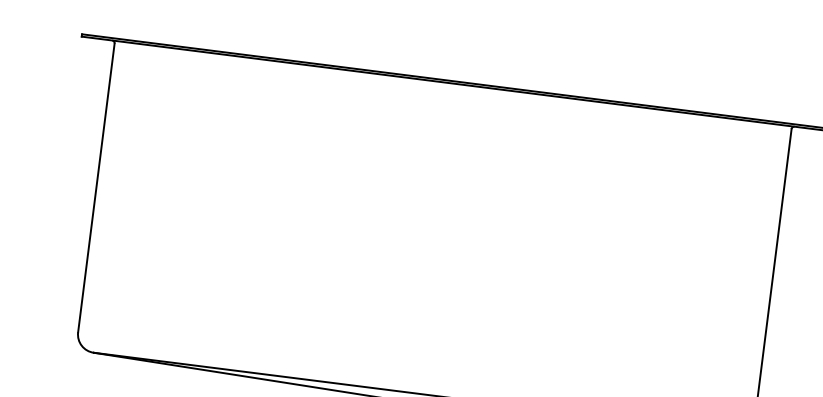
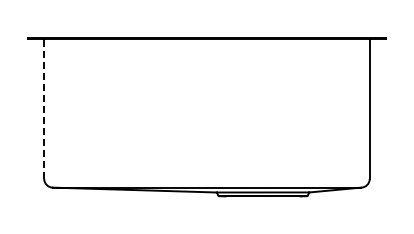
line: (96, 188) -> (44, 109), solid -> dashed

